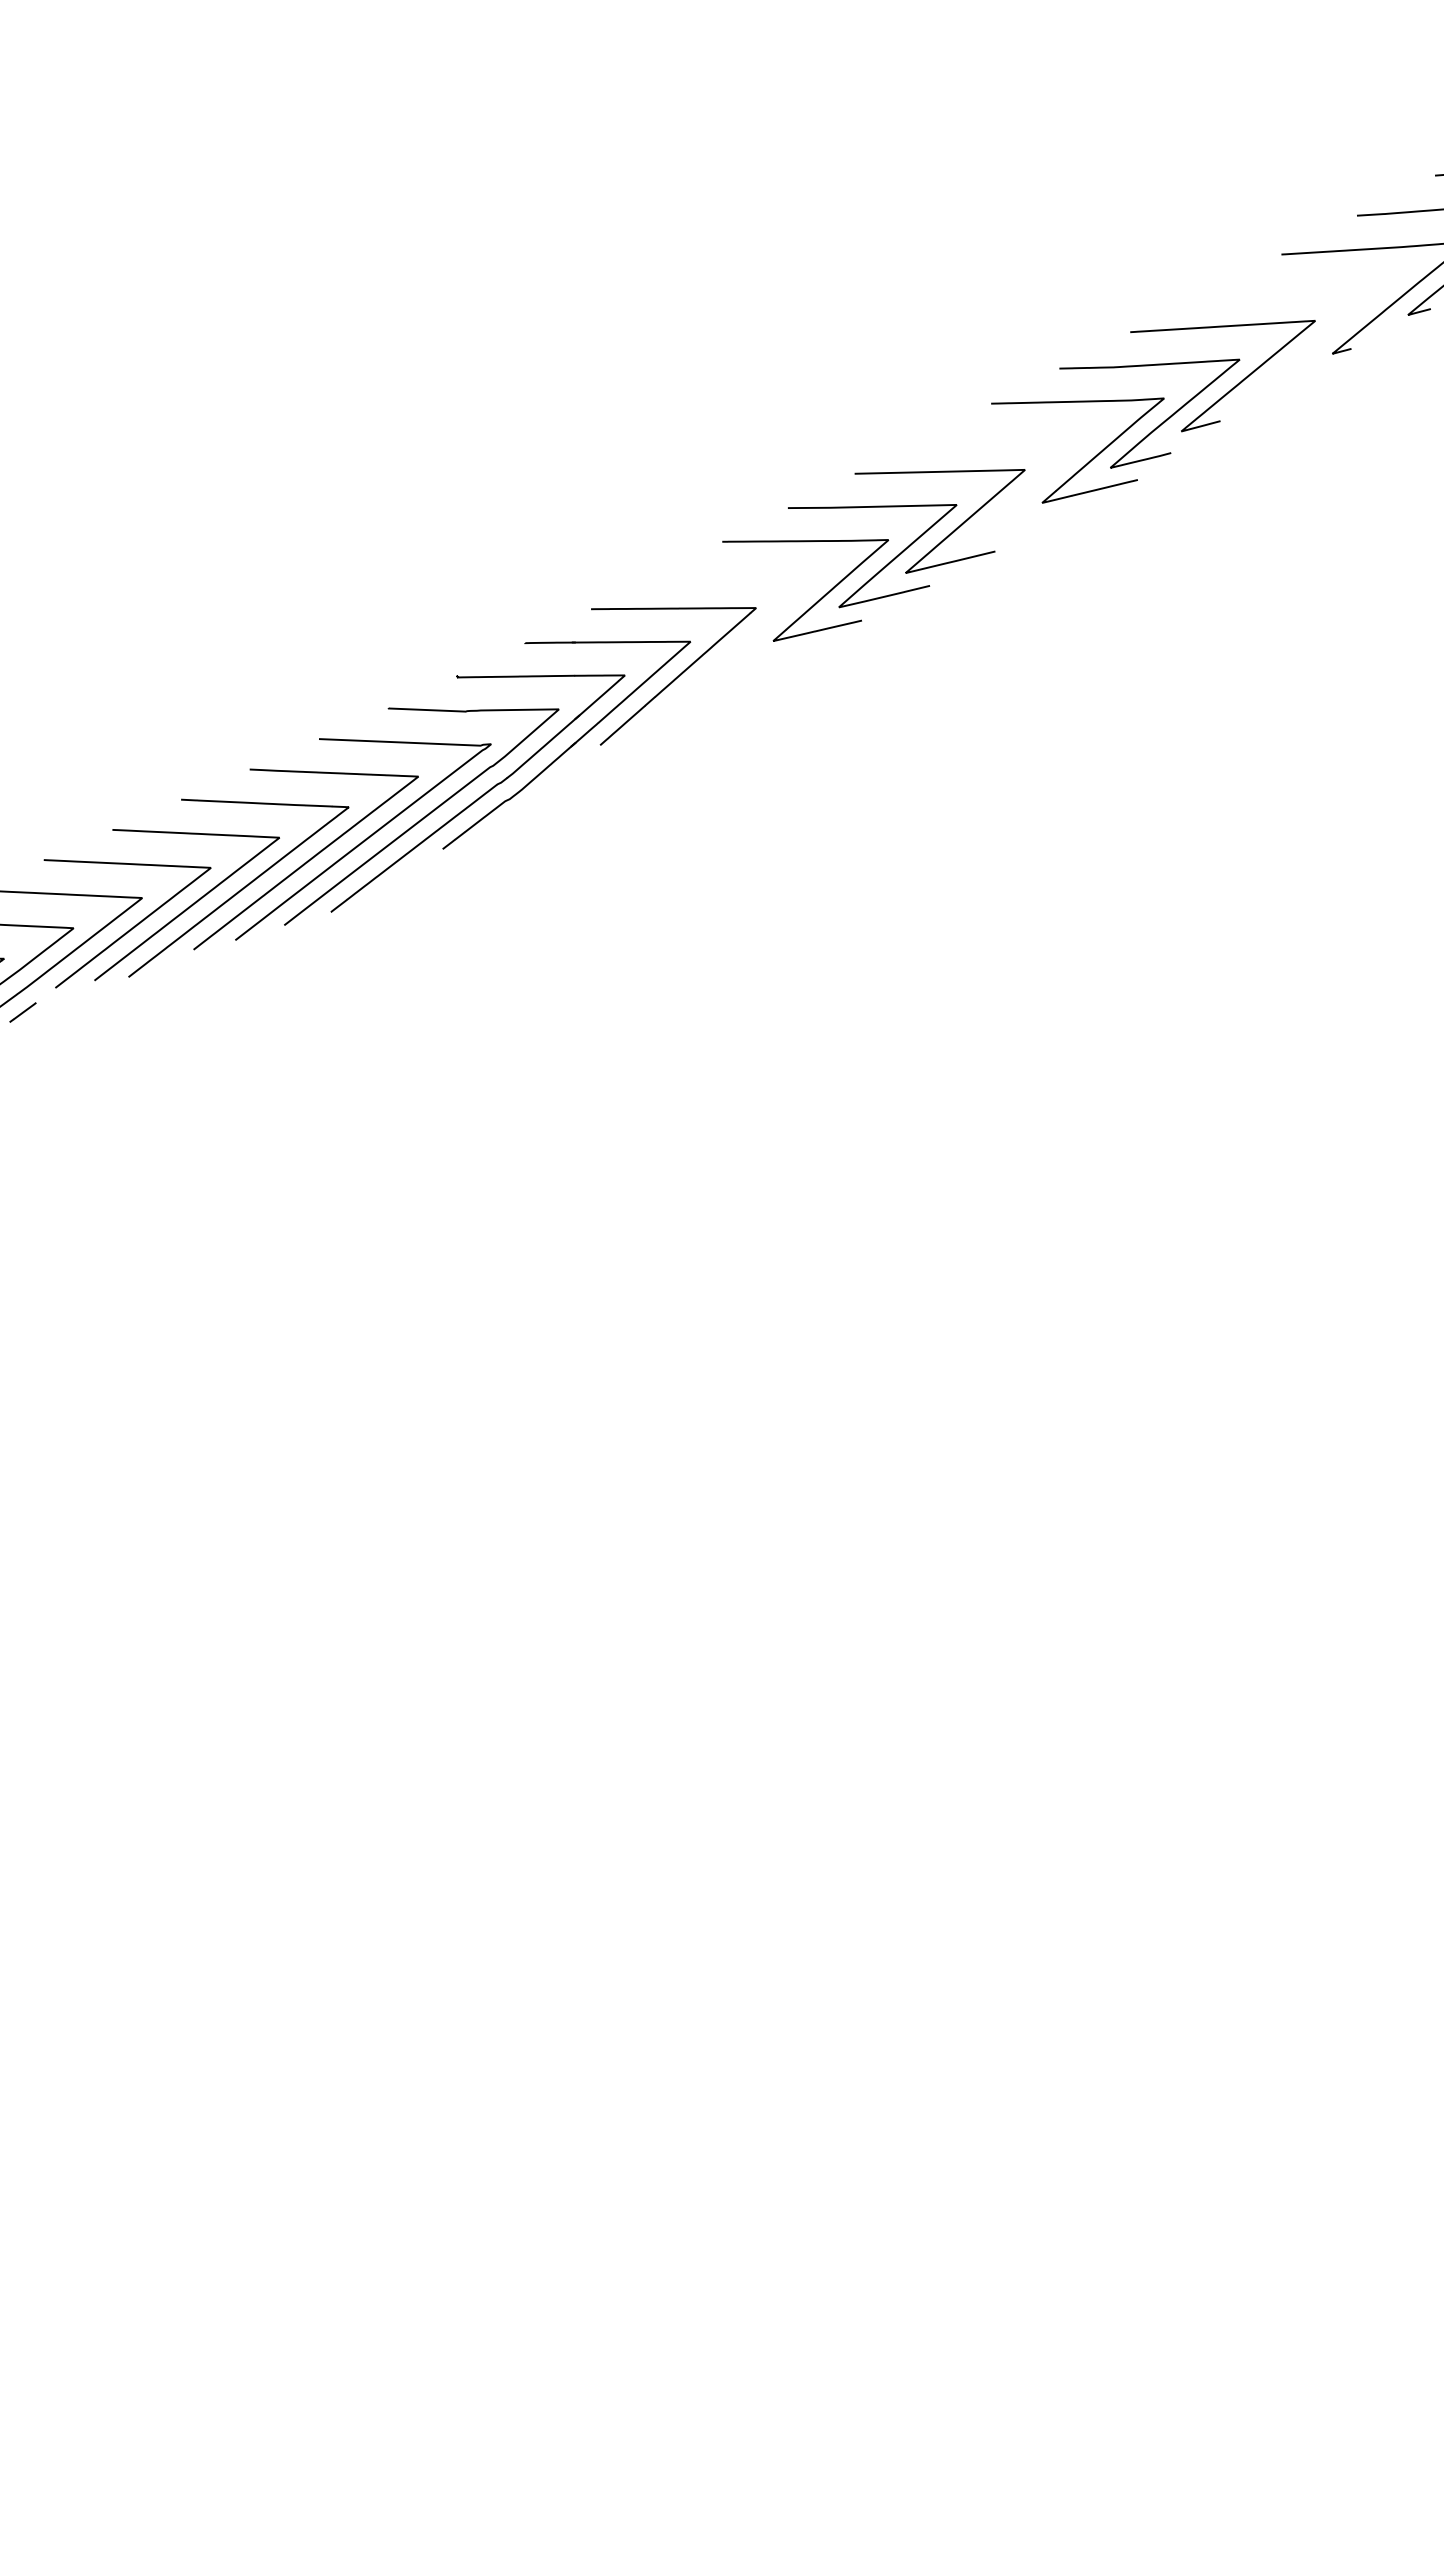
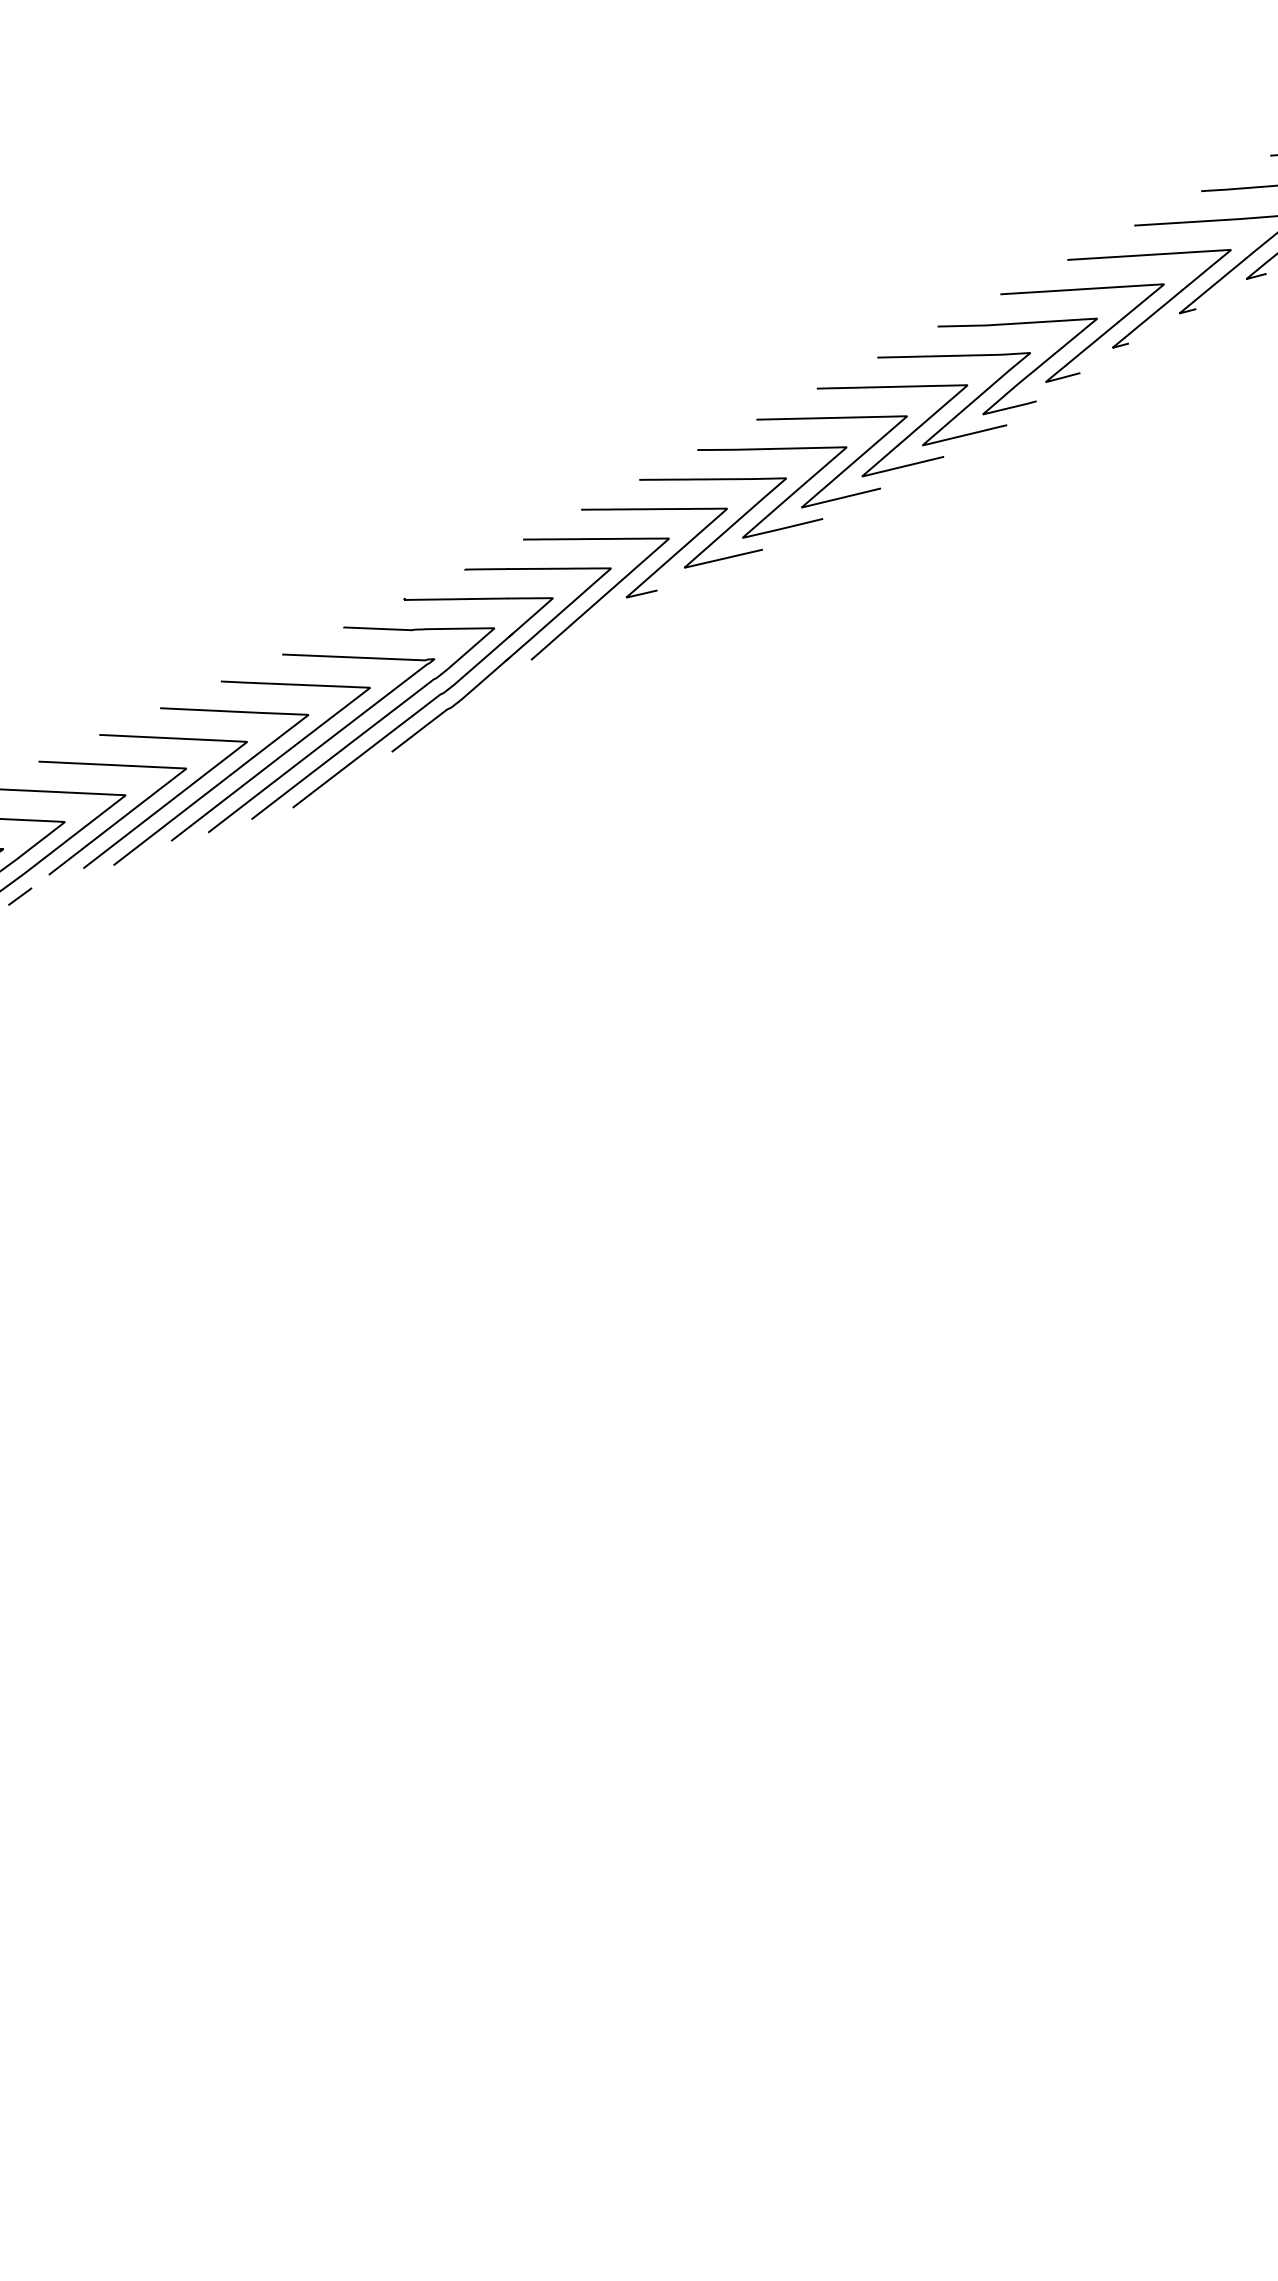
curve: (1308, 348) -> (1158, 308), added
curve: (1016, 499) -> (899, 442), added
curve: (750, 635) -> (664, 562), added

